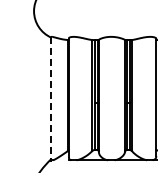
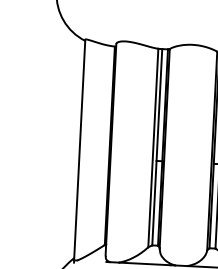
line: (51, 99) -> (79, 151), dashed -> solid

